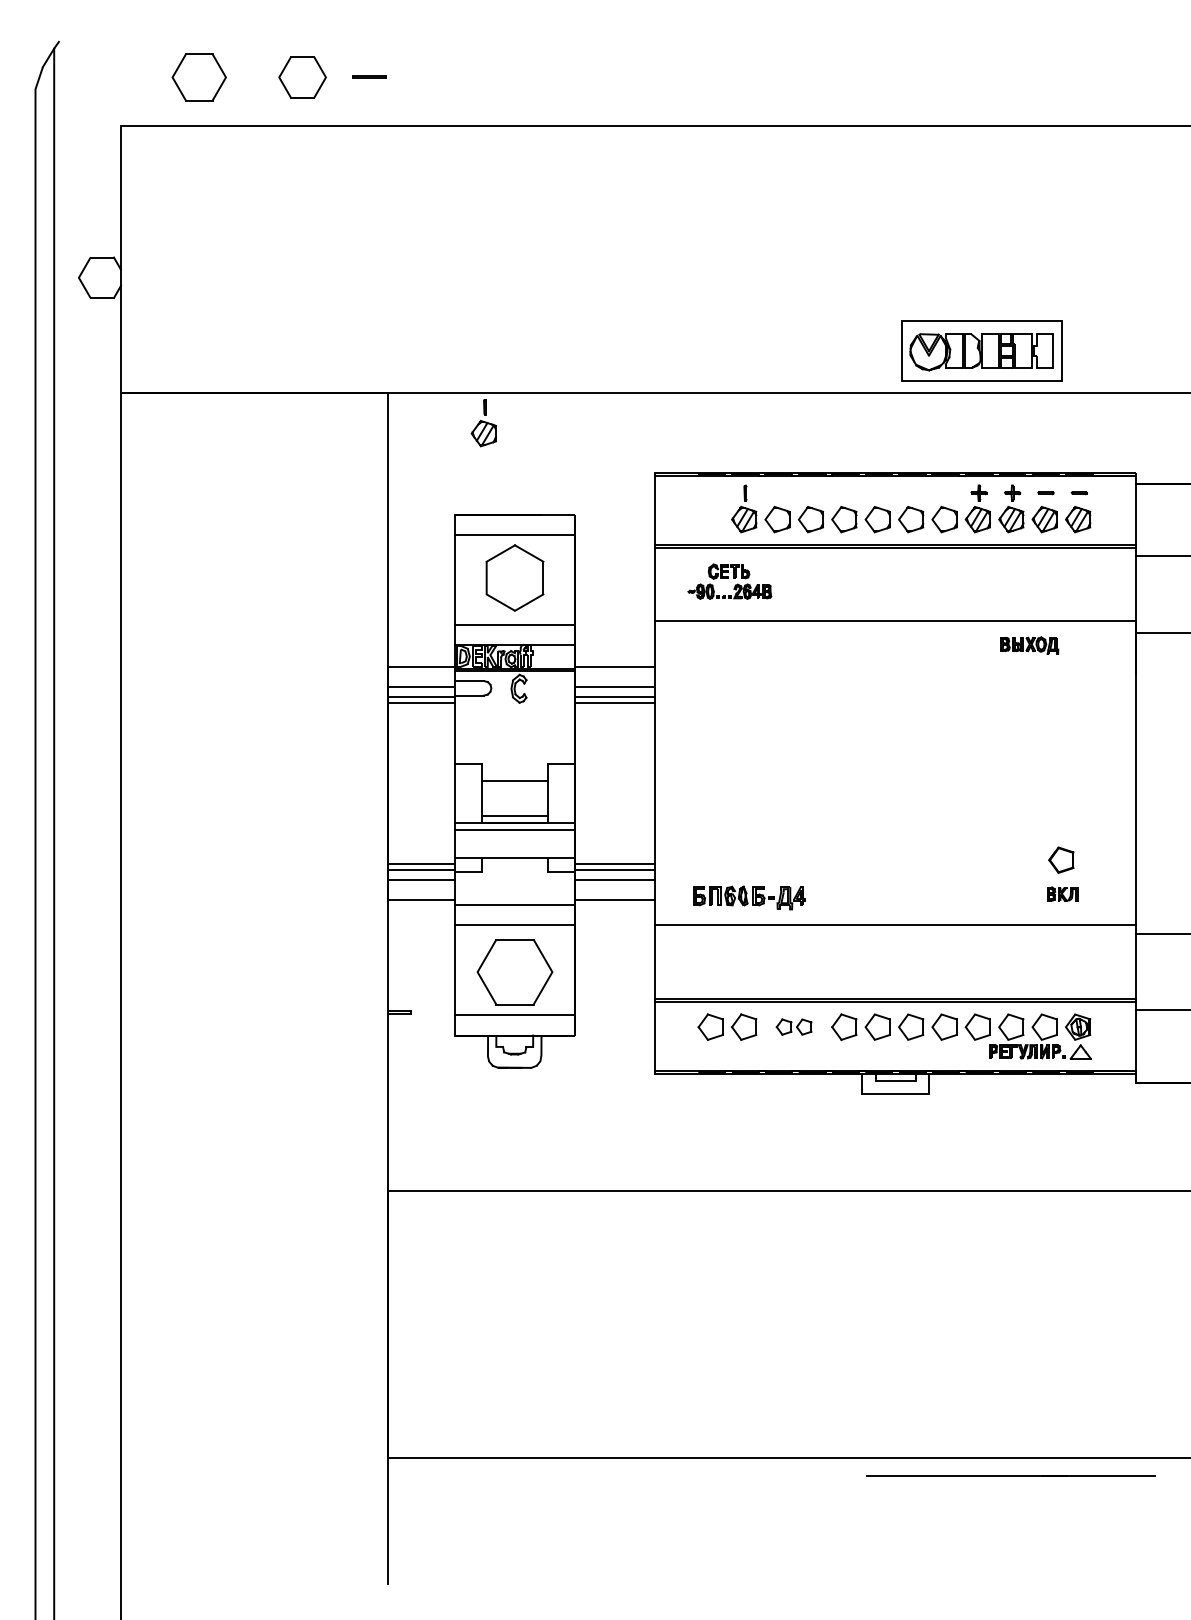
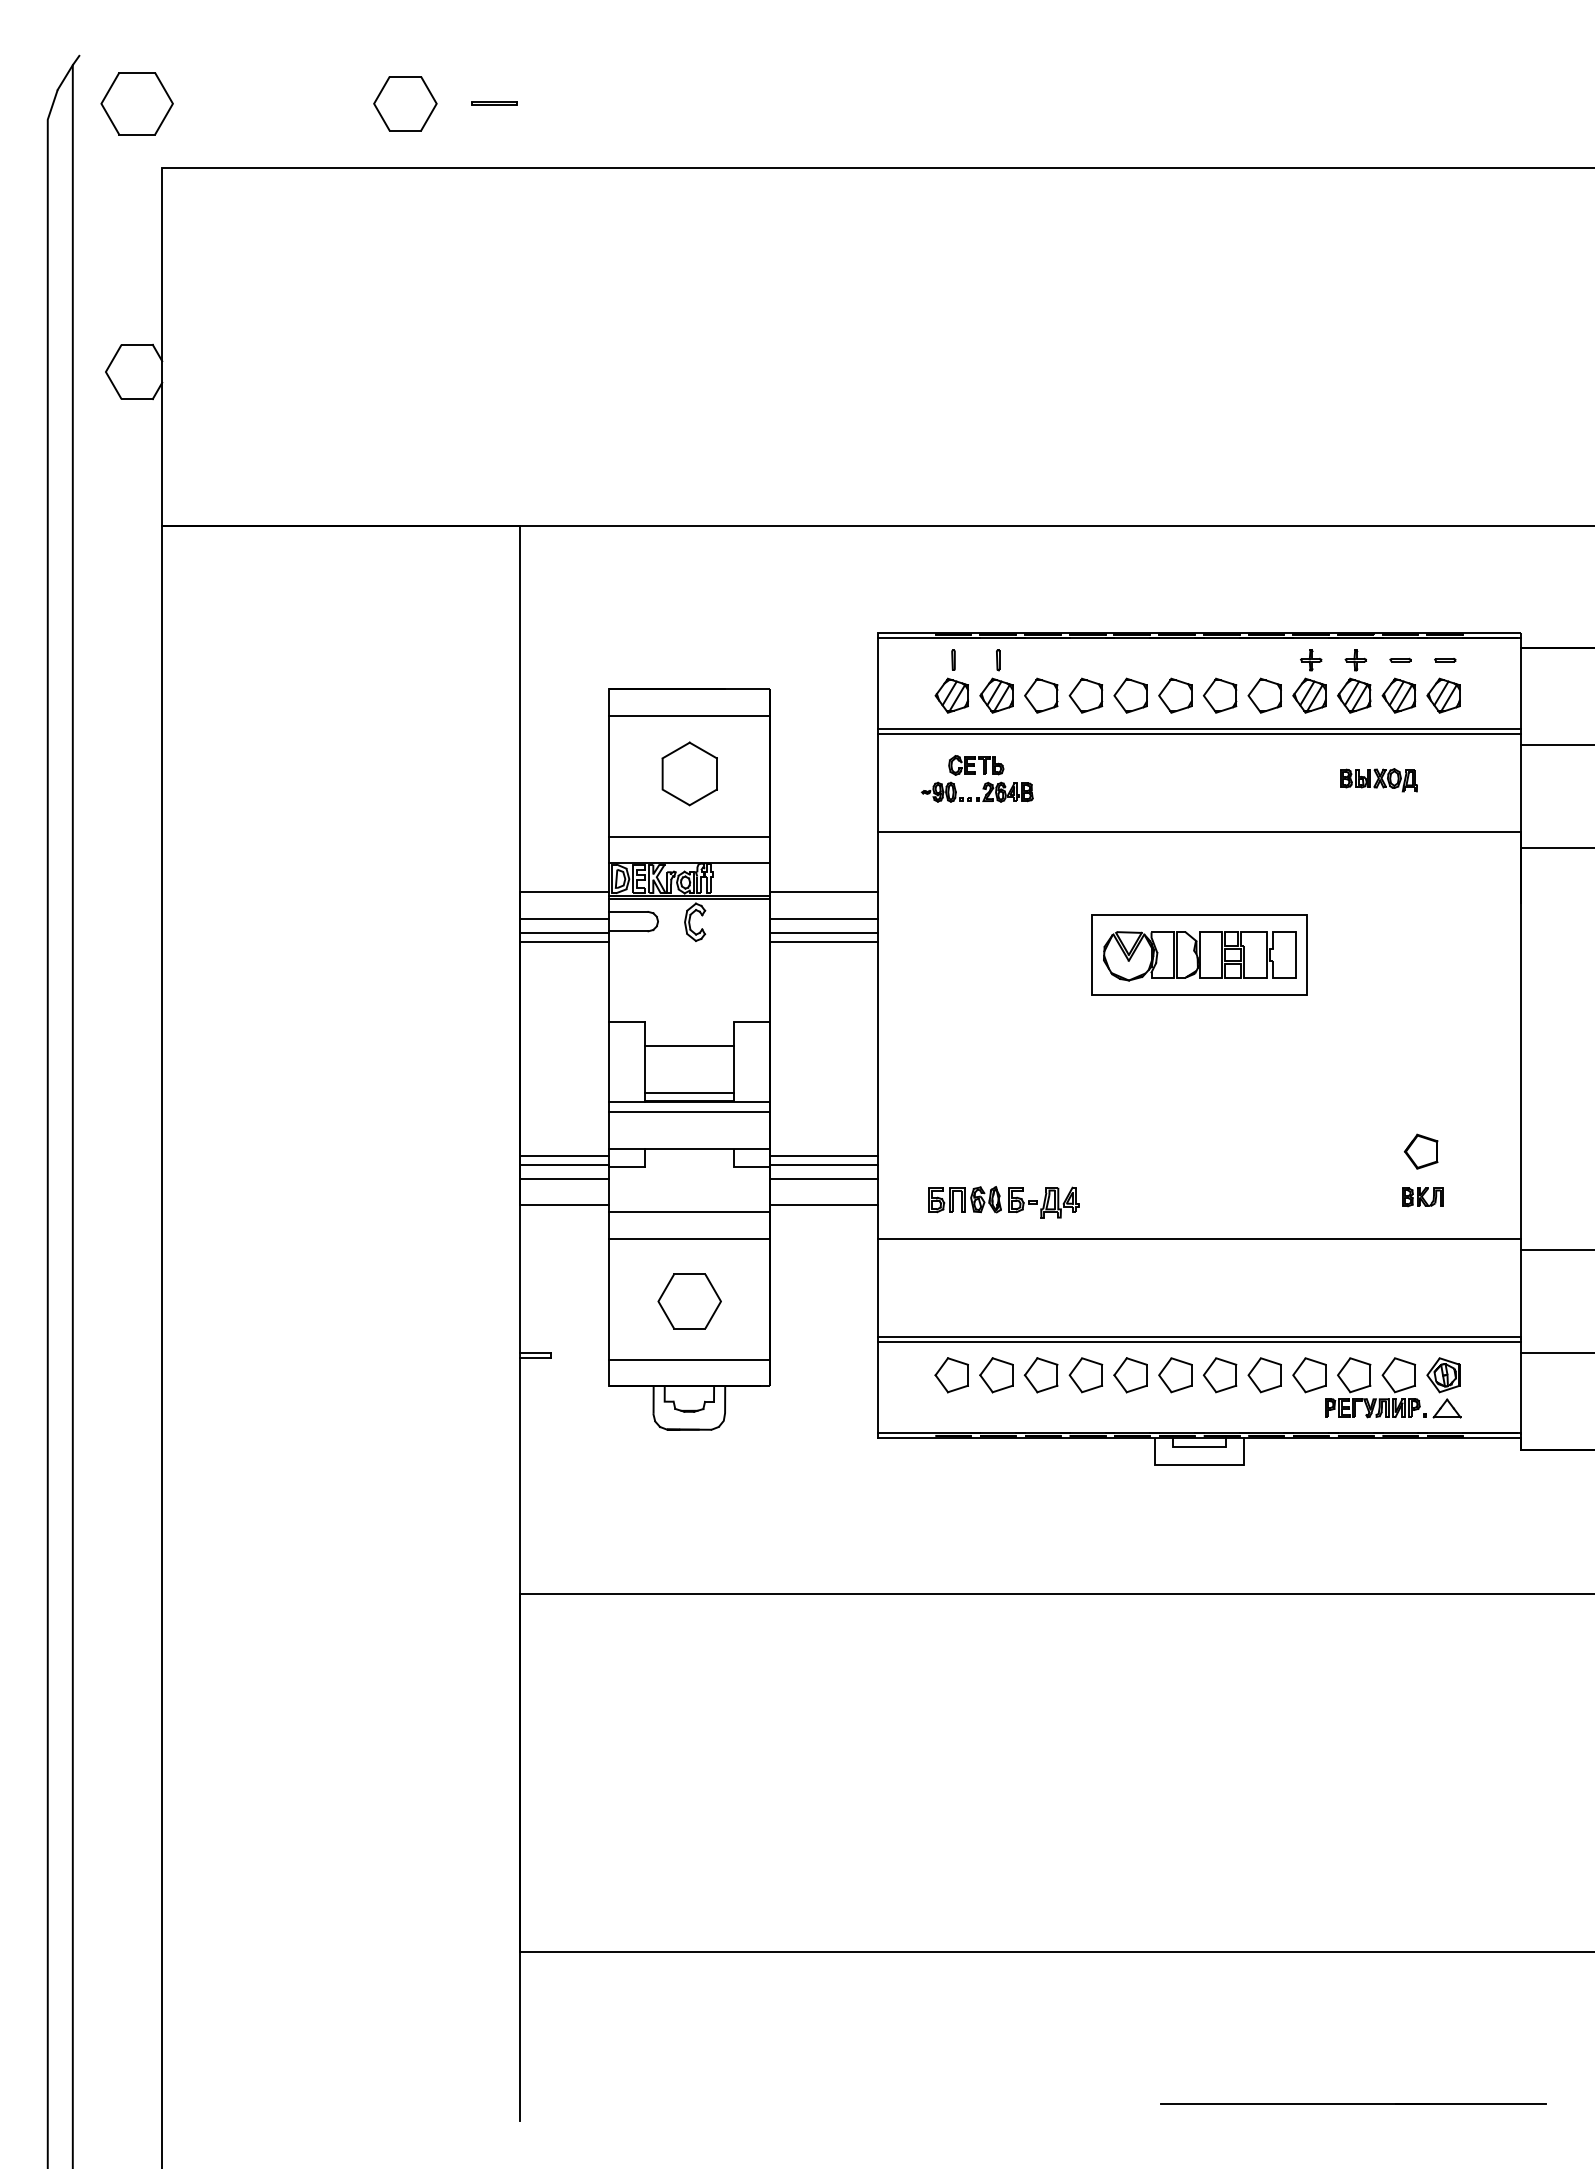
part: (198, 77) -> (136, 103), moved
part: (981, 350) -> (1199, 953), moved
part: (483, 423) -> (951, 682), moved
part: (514, 577) -> (689, 773), size x0.71
part: (1029, 645) -> (1378, 779), moved
part: (514, 971) -> (689, 1300), size x0.62
part: (793, 1026) -> (1062, 1374), size x1.67
line: (1010, 1475) -> (1353, 2102), moved

